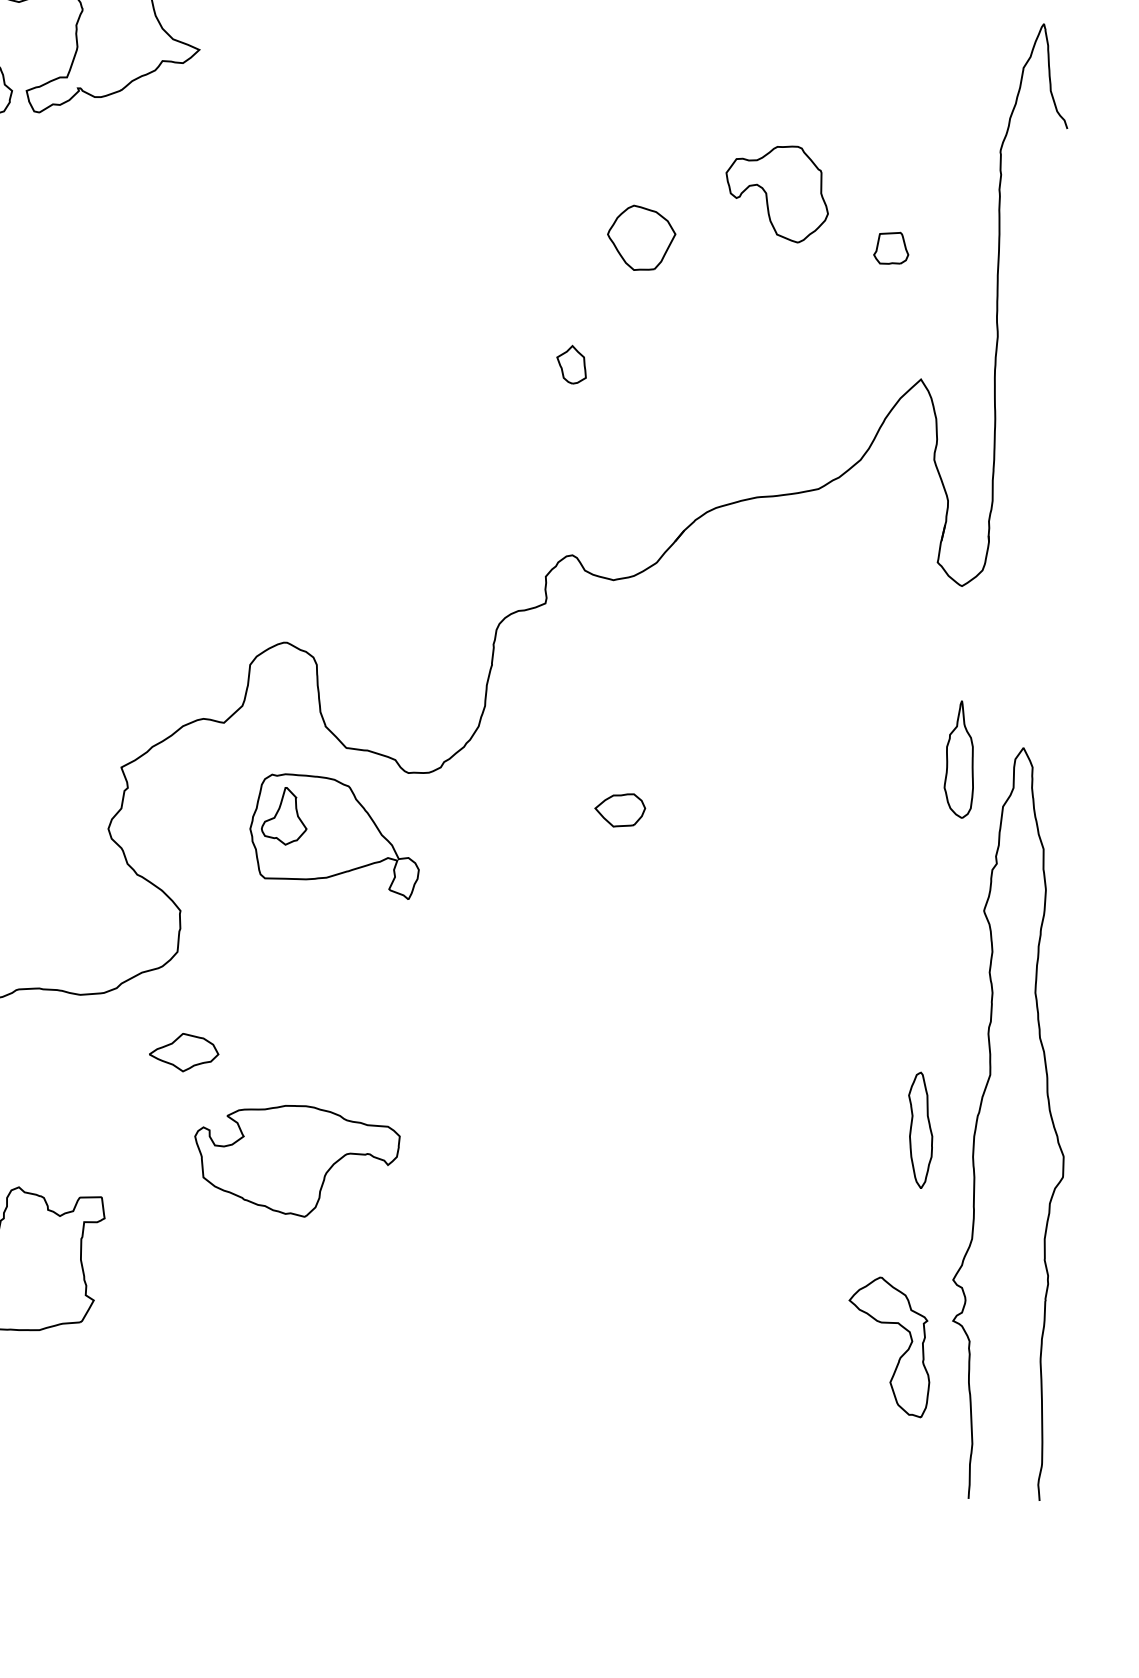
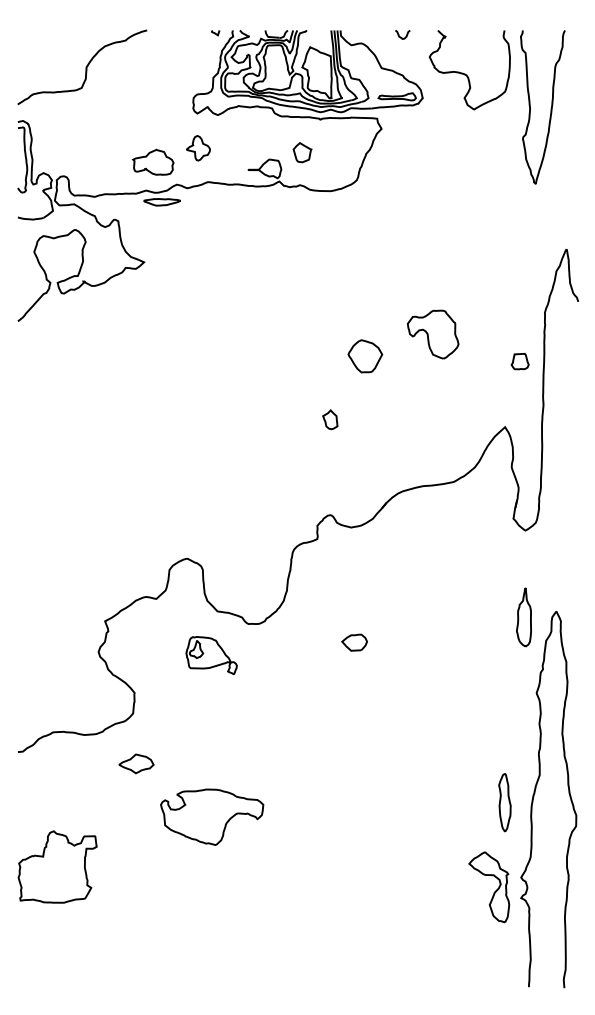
part: (889, 248) -> (519, 361), moved
part: (334, 835) -> (211, 655), size x0.6
part: (298, 1159) -> (212, 816), moved
part: (899, 1355) -> (494, 891), moved

